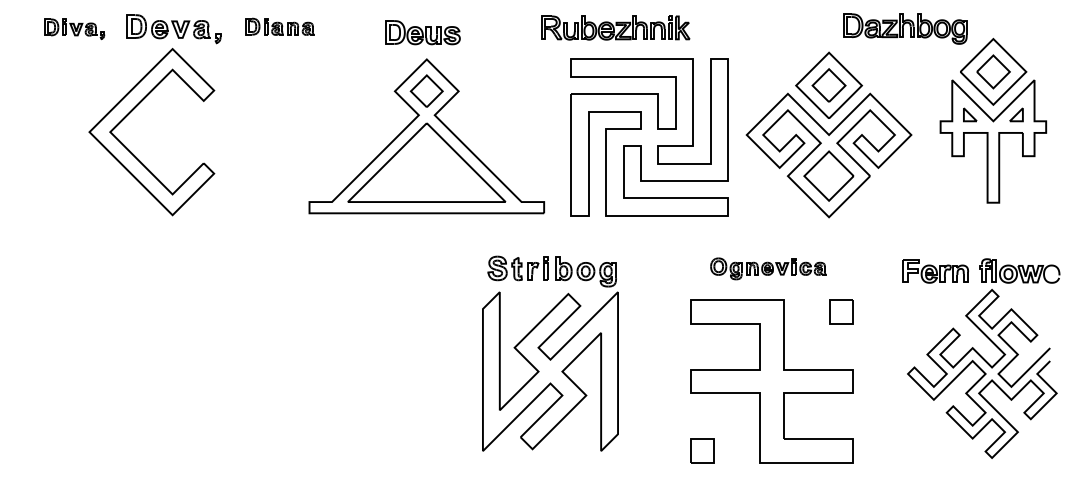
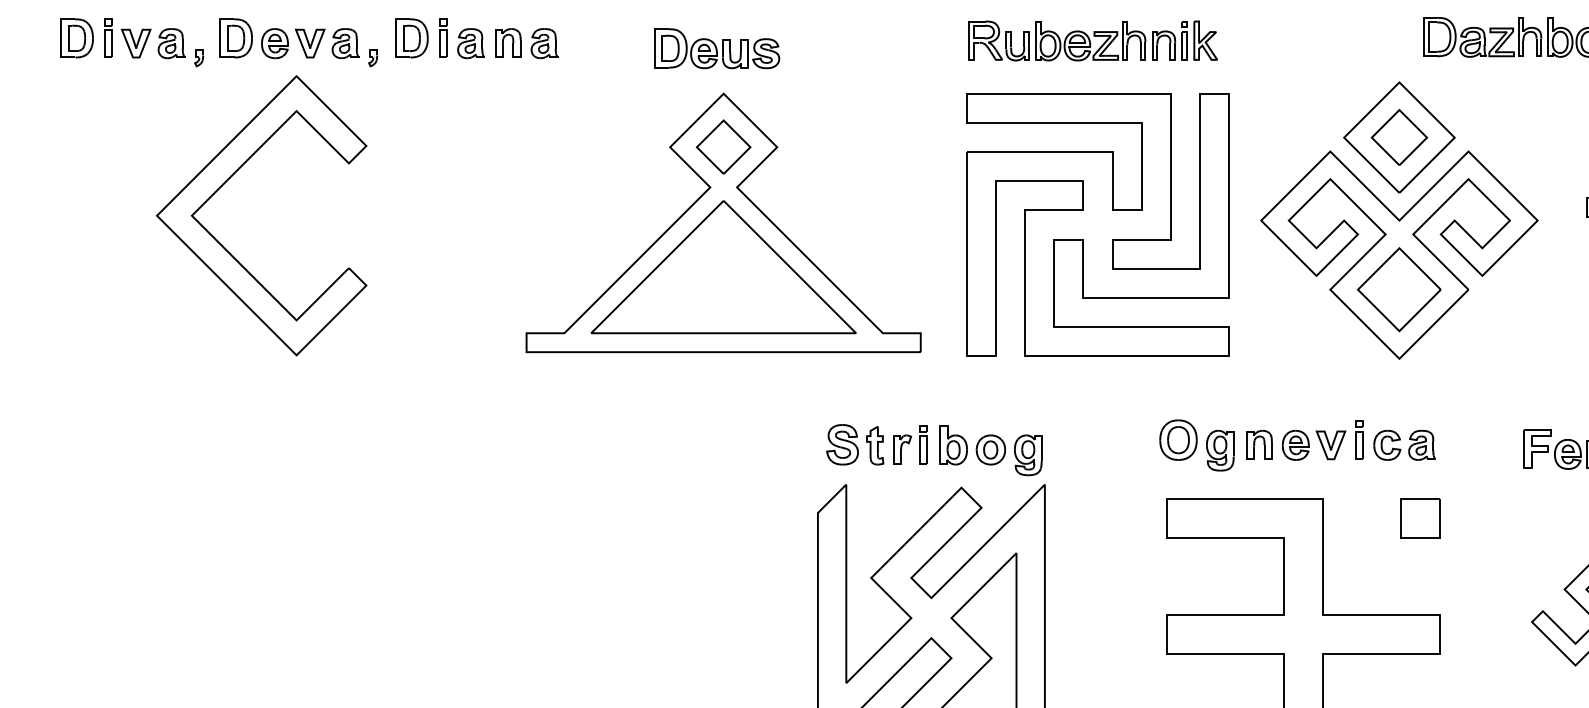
part: (279, 26) -> (476, 38), size x1.43
part: (615, 27) -> (1092, 40), moved
part: (74, 29) -> (131, 43), size x1.43
part: (767, 268) -> (1295, 444), size x1.43

